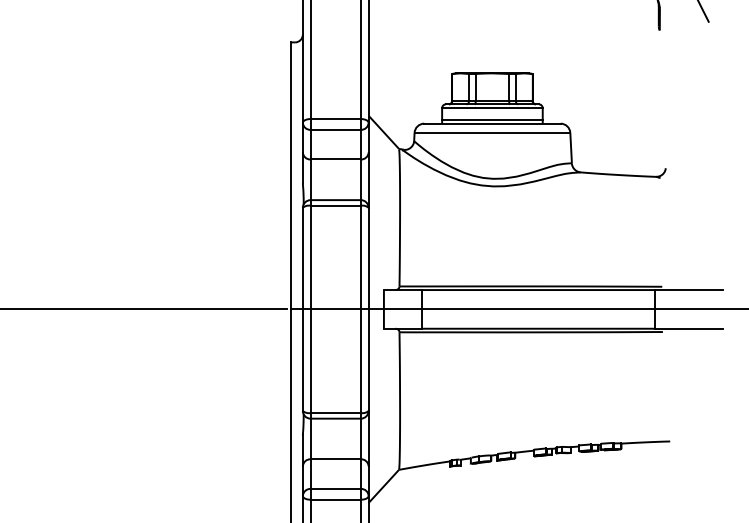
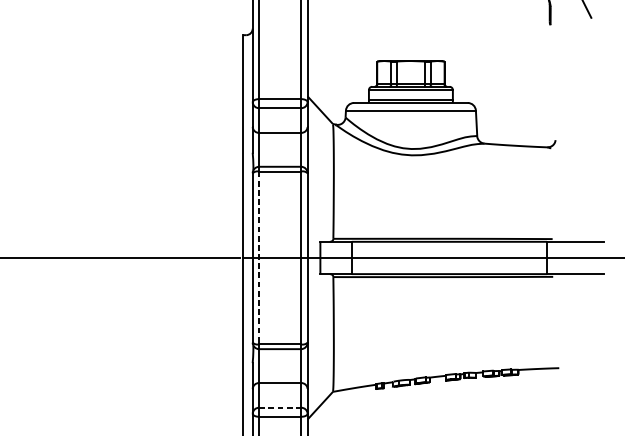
line: (310, 309) -> (259, 258), solid -> dashed
line: (336, 488) -> (280, 407), solid -> dashed

